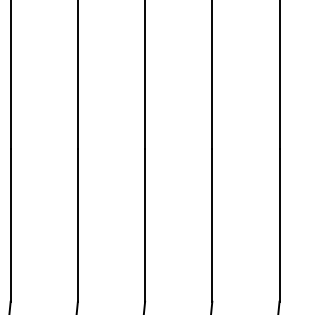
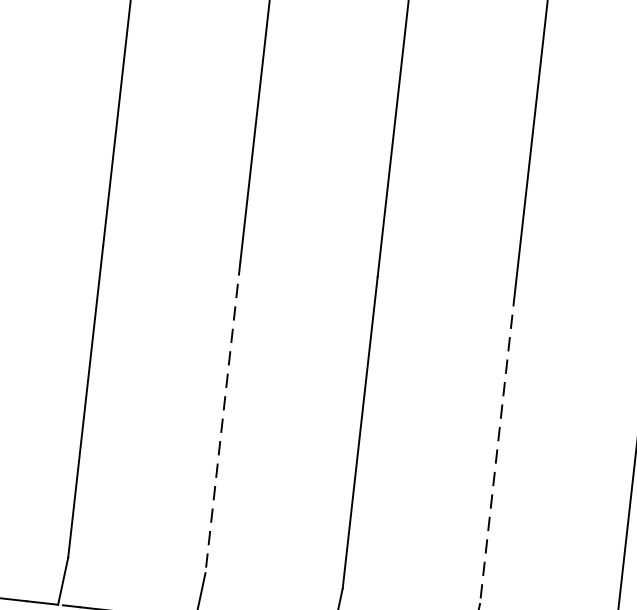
line: (145, 225) -> (223, 417), solid -> dashed
line: (279, 225) -> (497, 448), solid -> dashed

